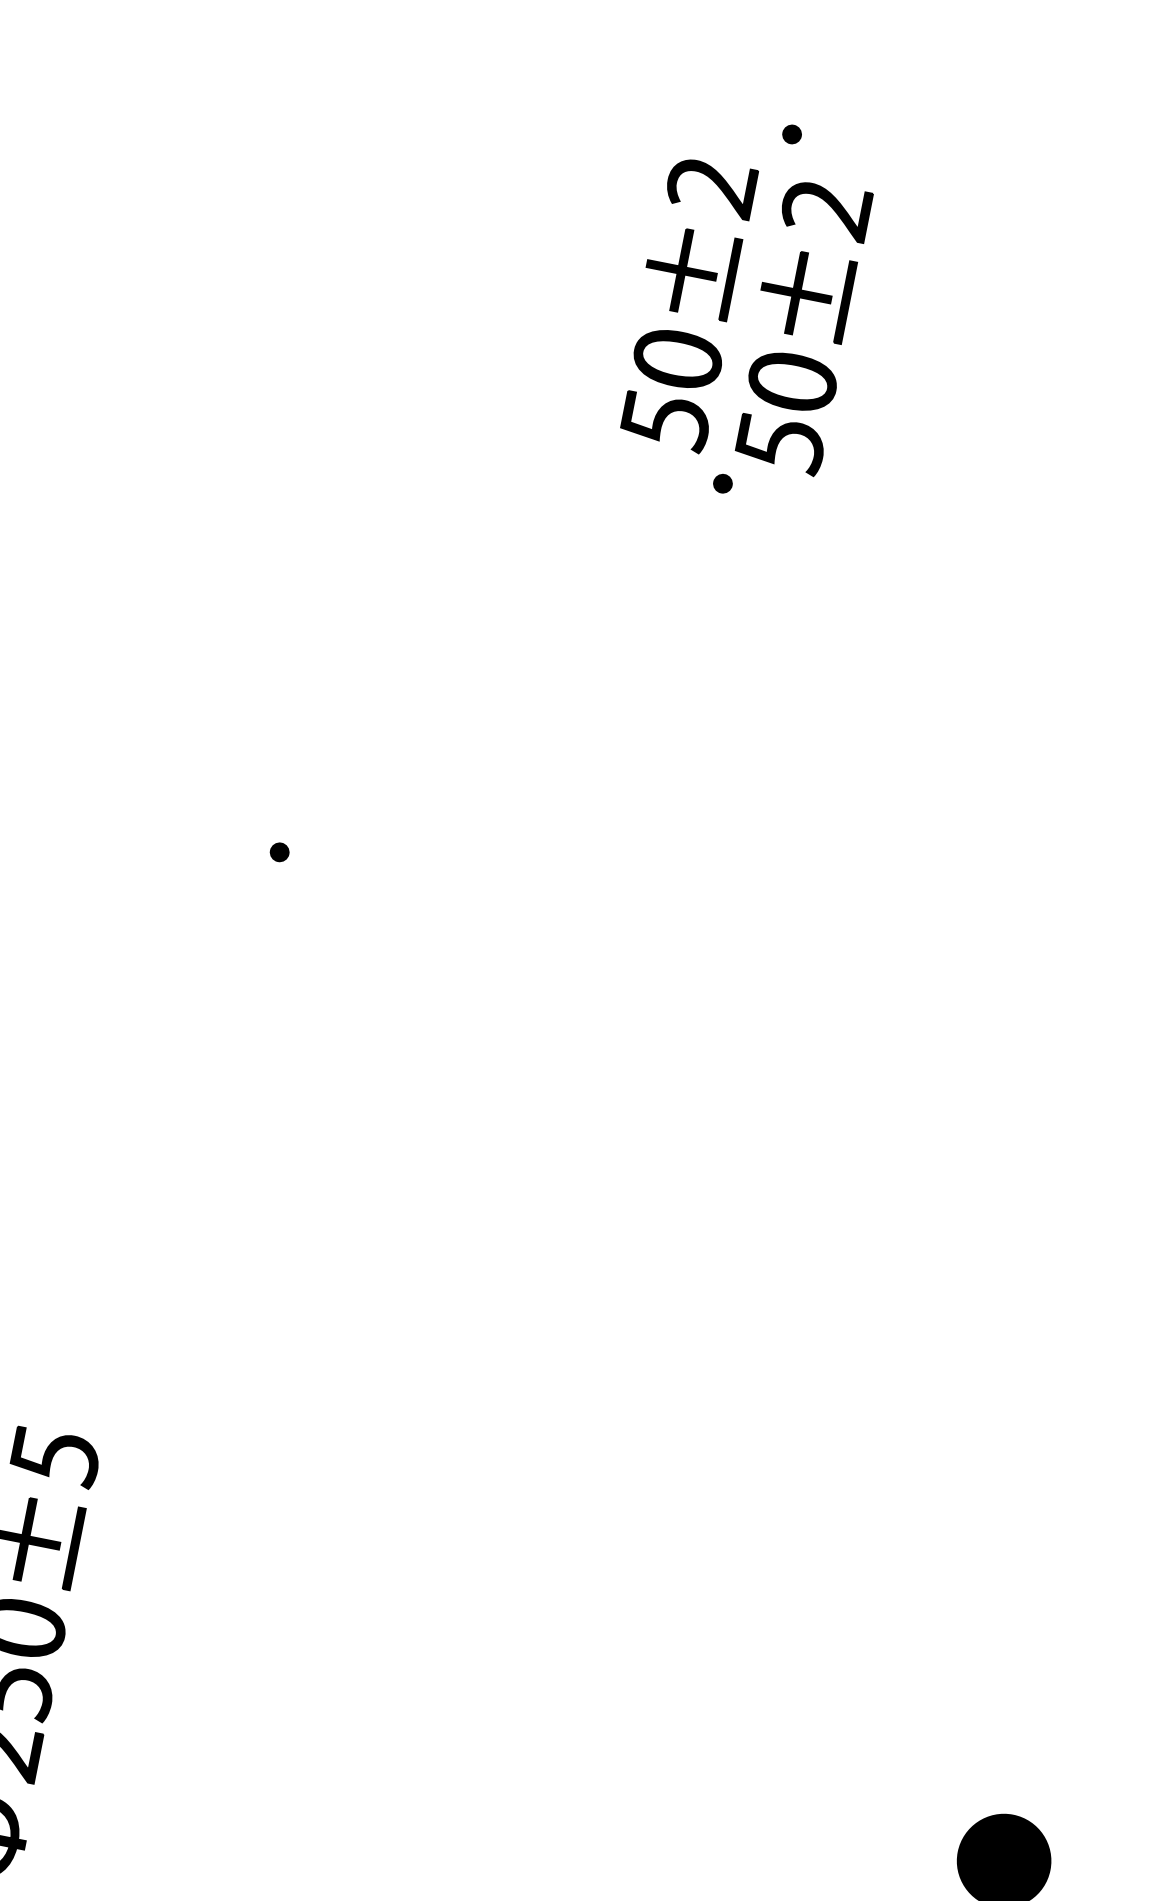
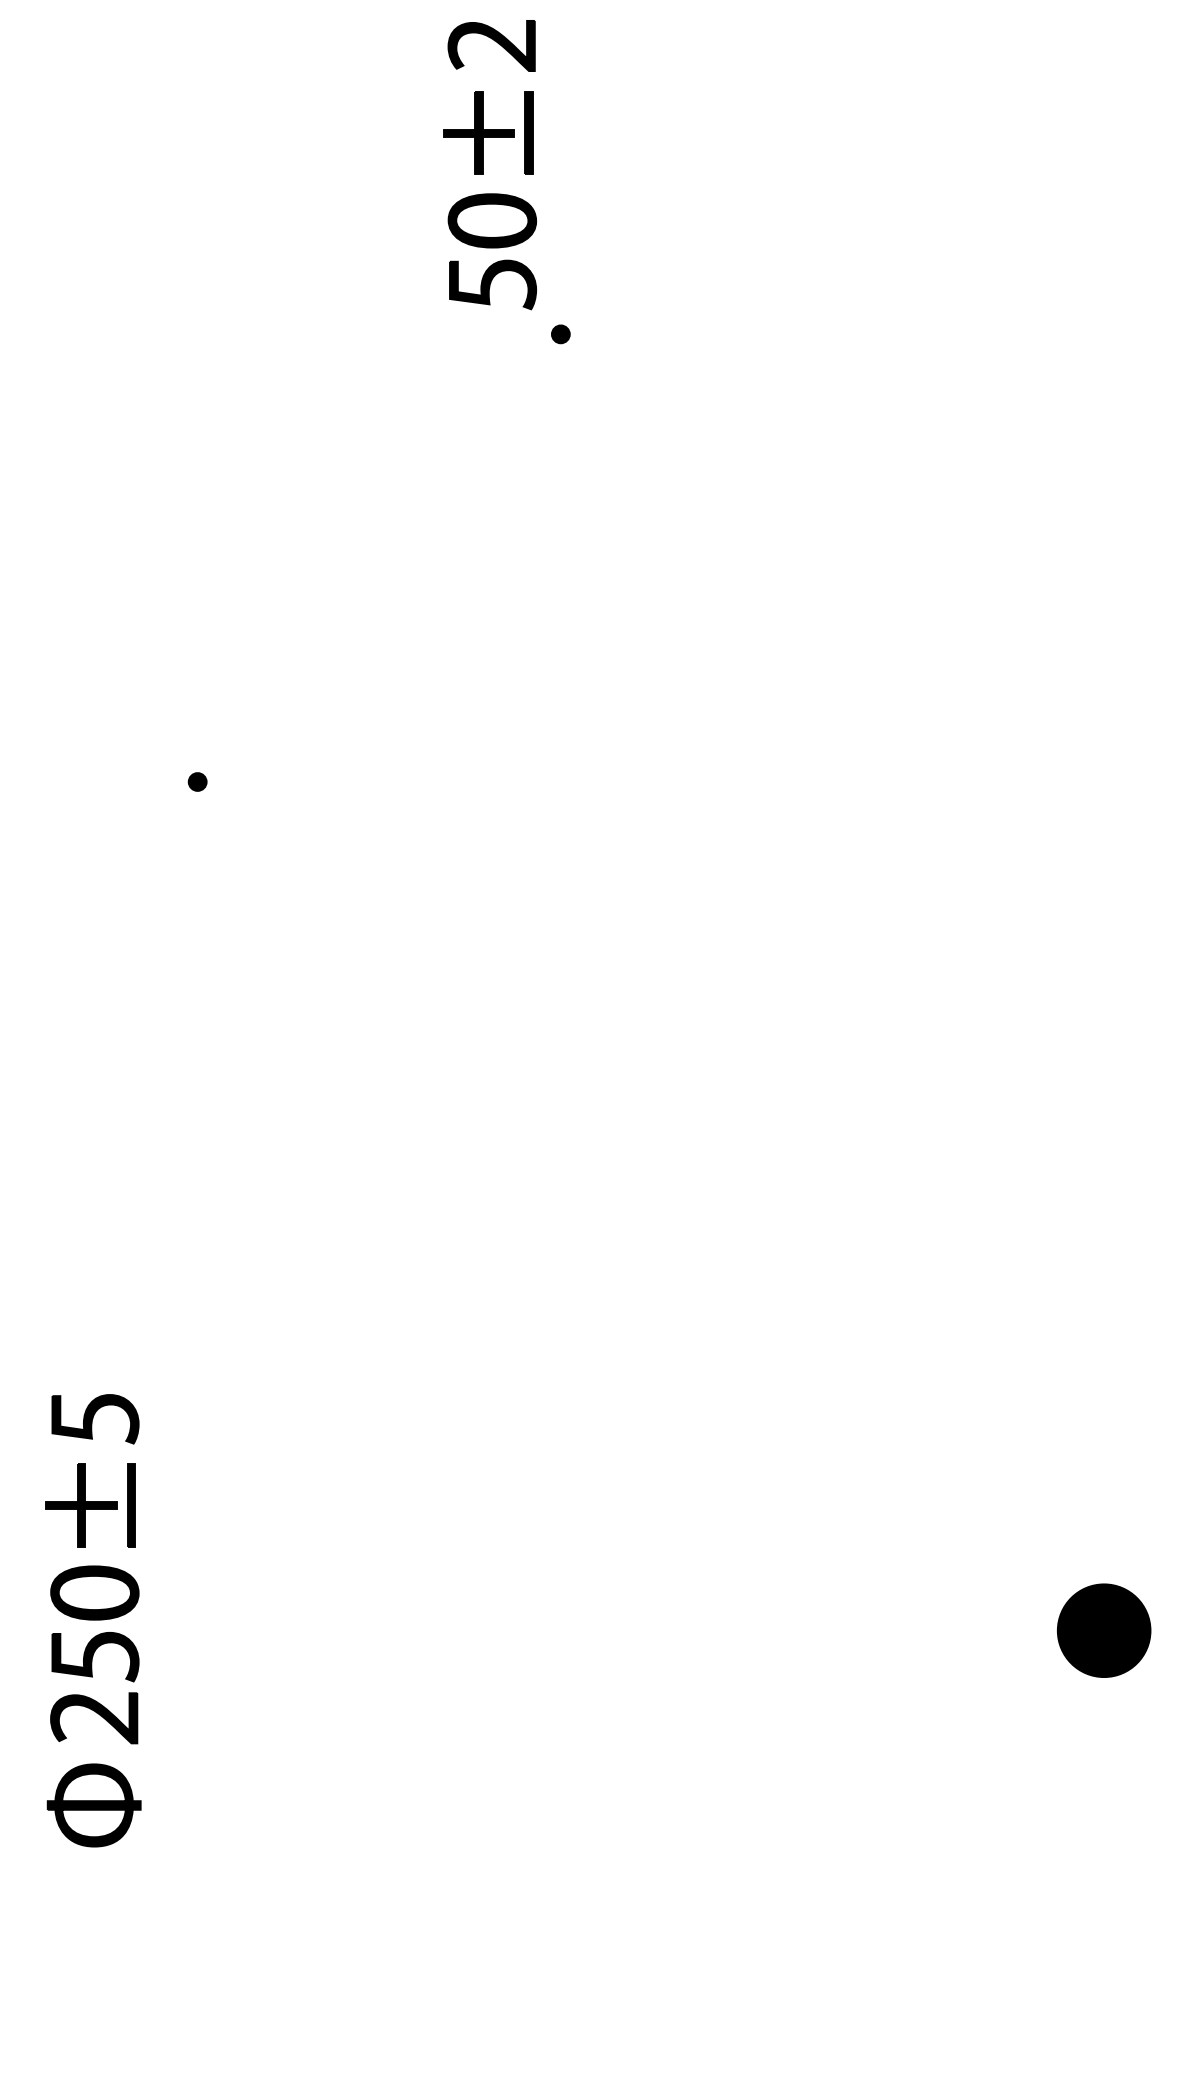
part: (800, 326) -> (606, 165), removed

